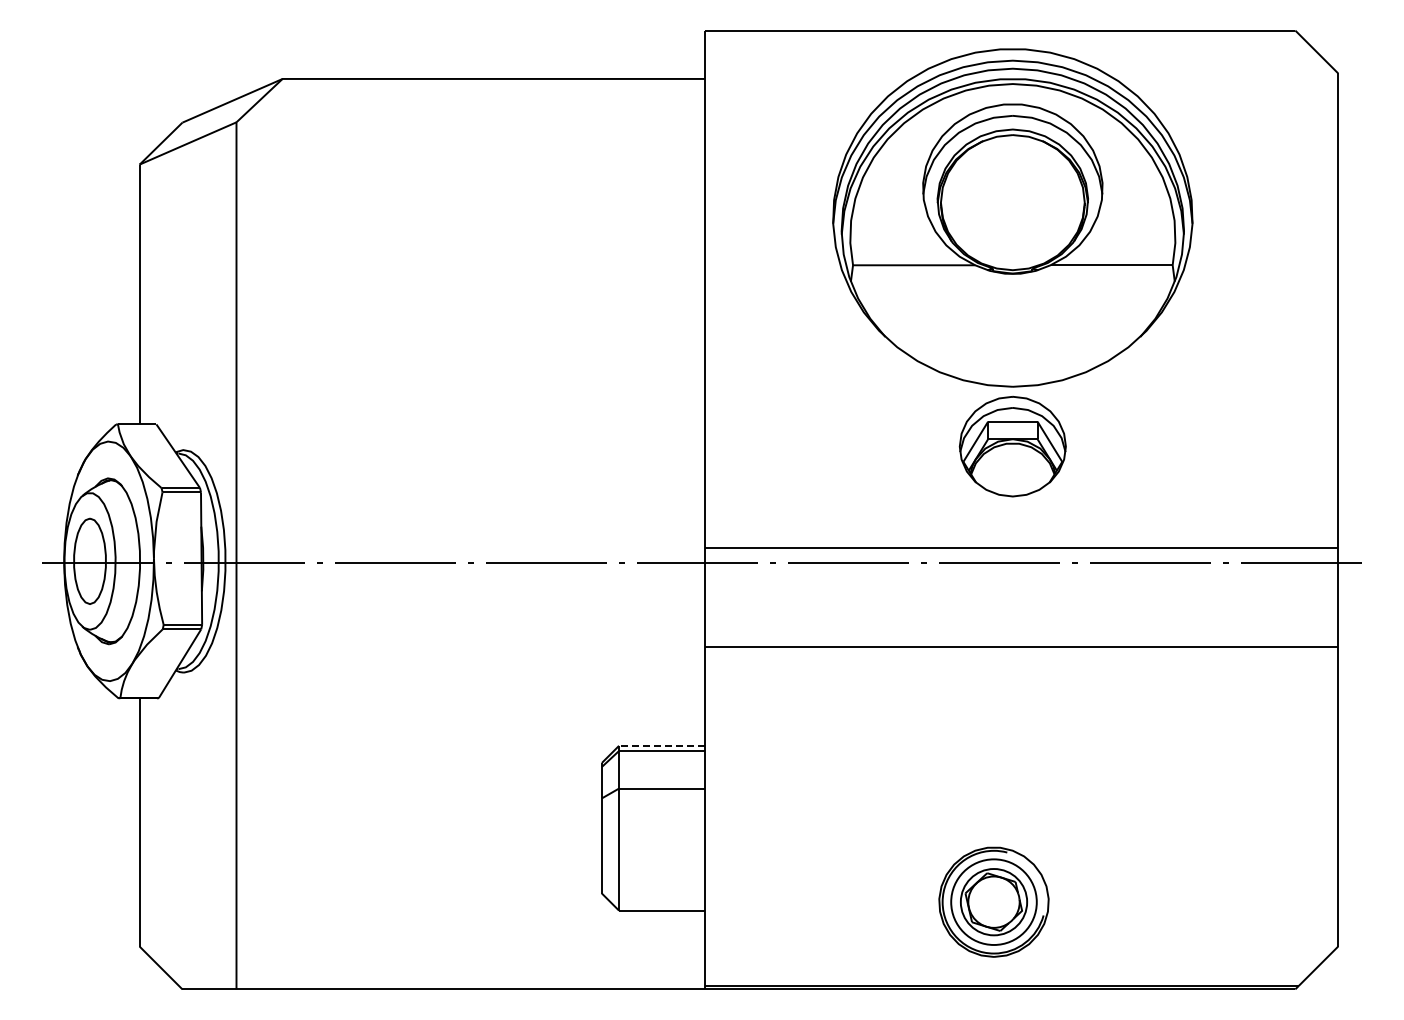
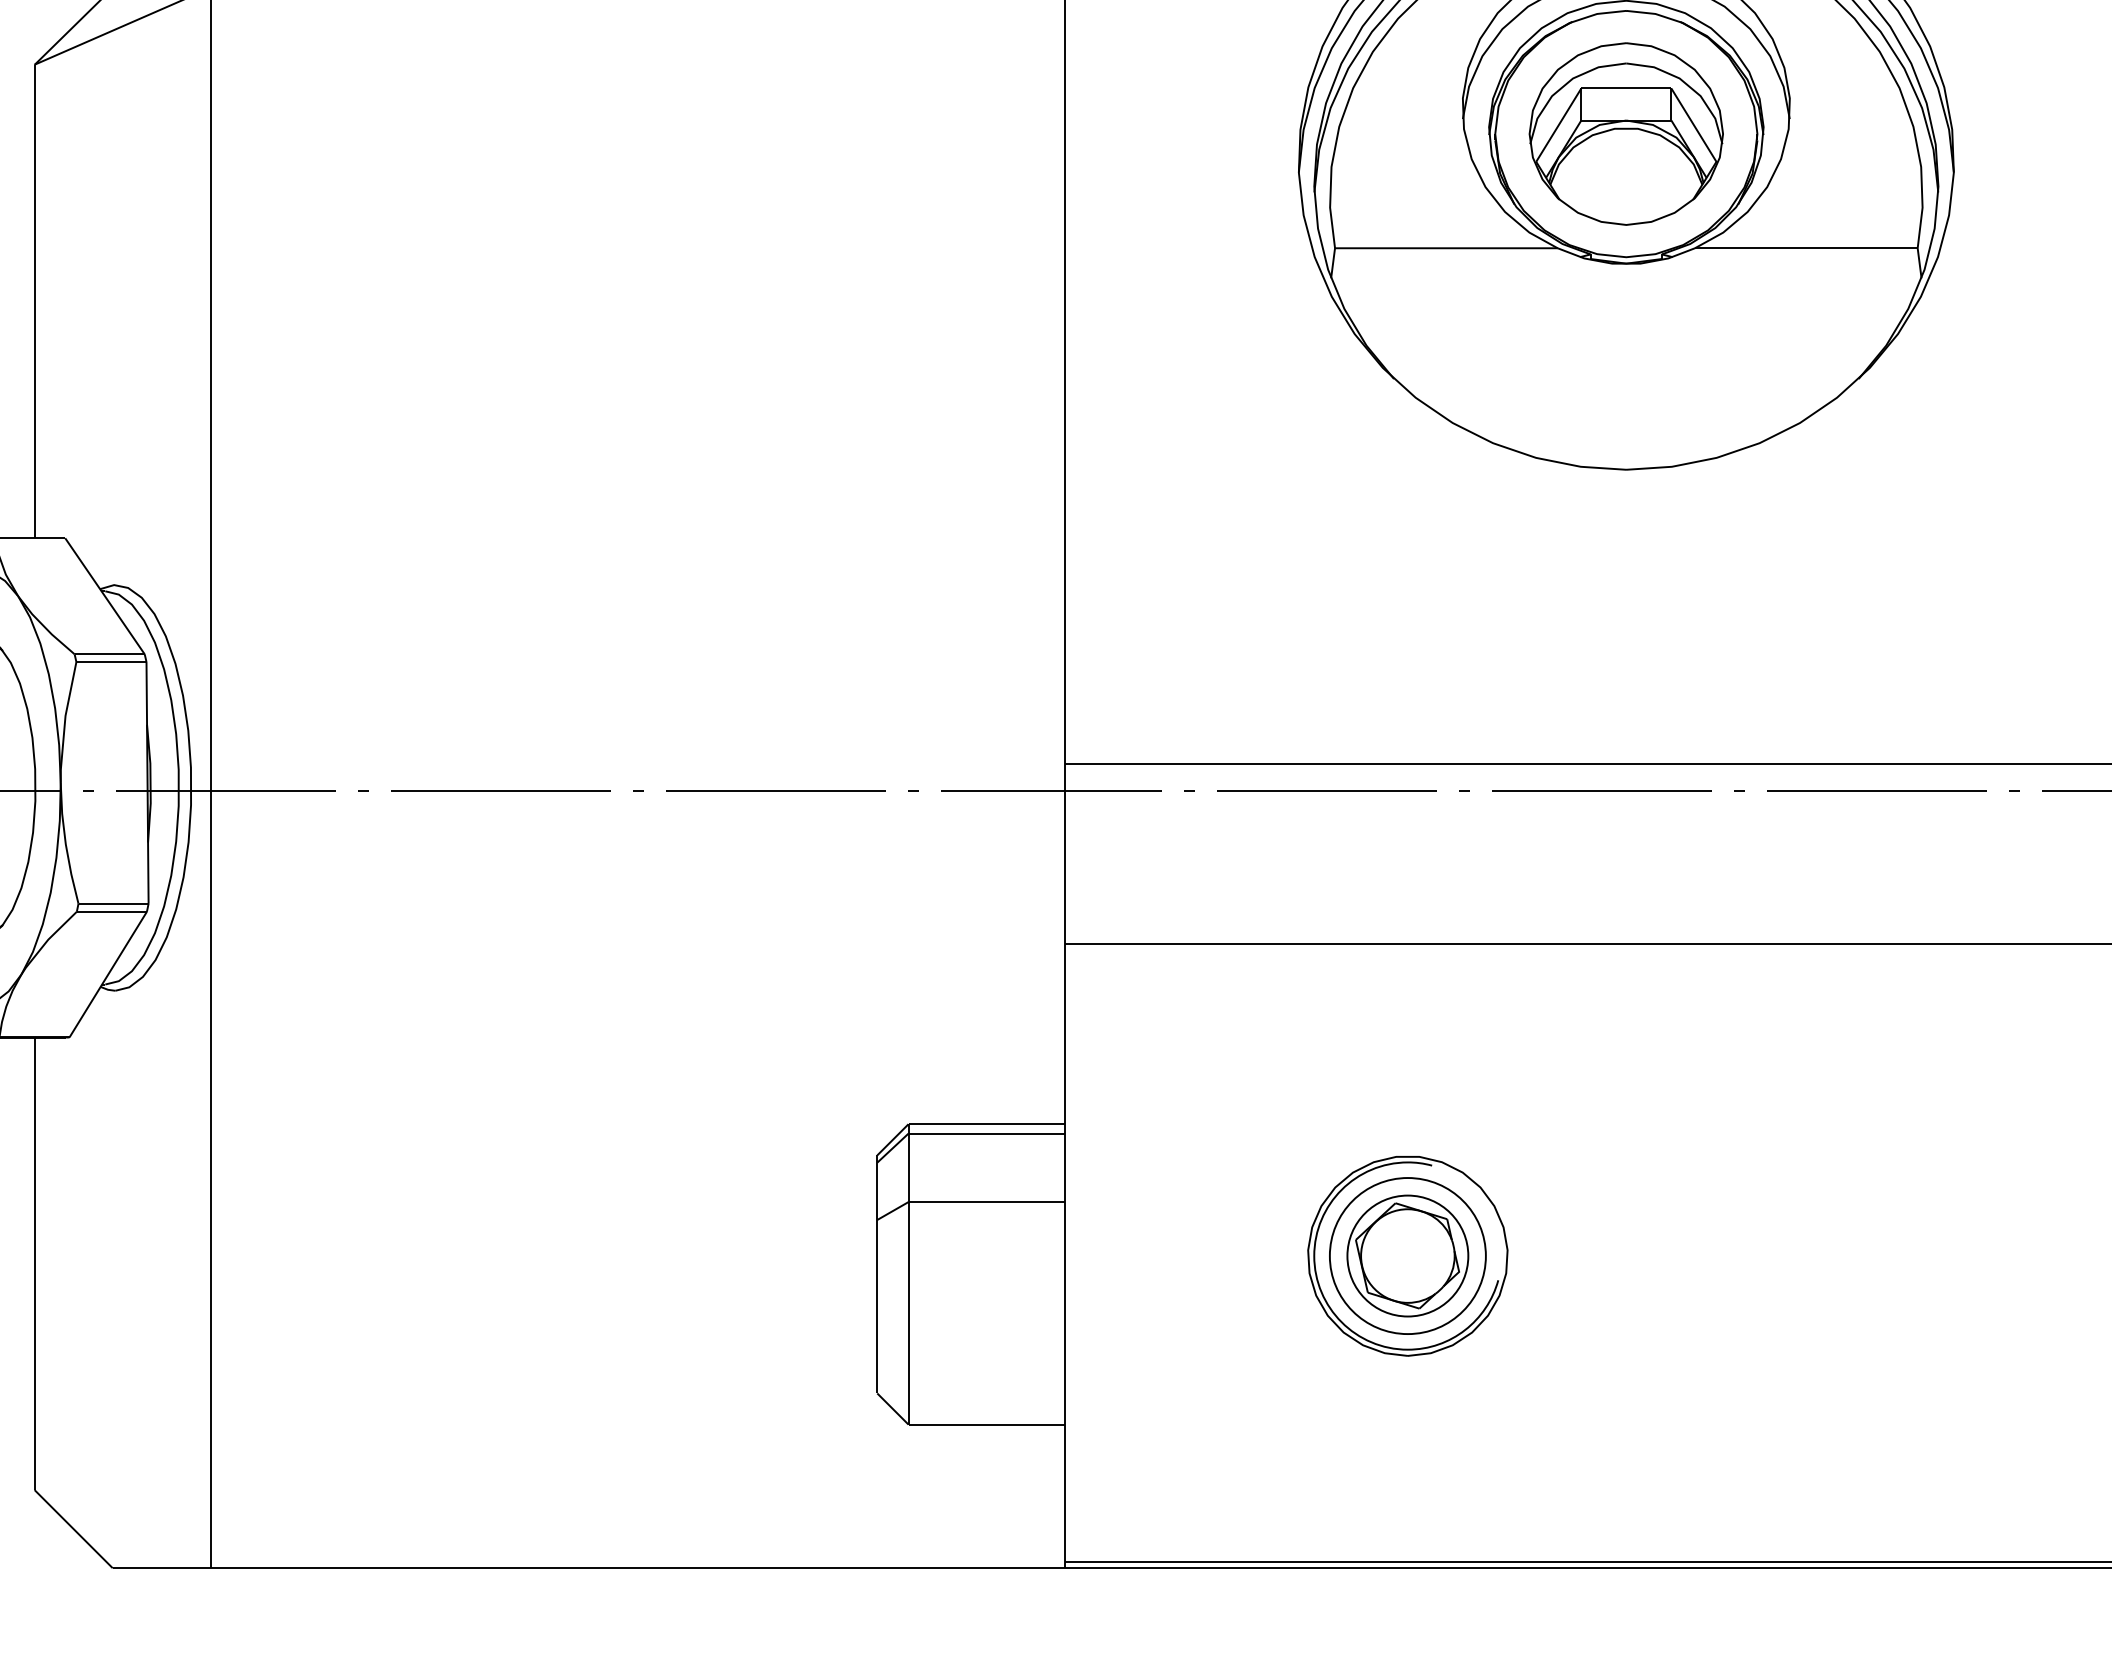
part: (1012, 446) -> (1625, 133), moved
line: (661, 745) -> (985, 1123), dashed -> solid
part: (993, 901) -> (1406, 1254), moved

